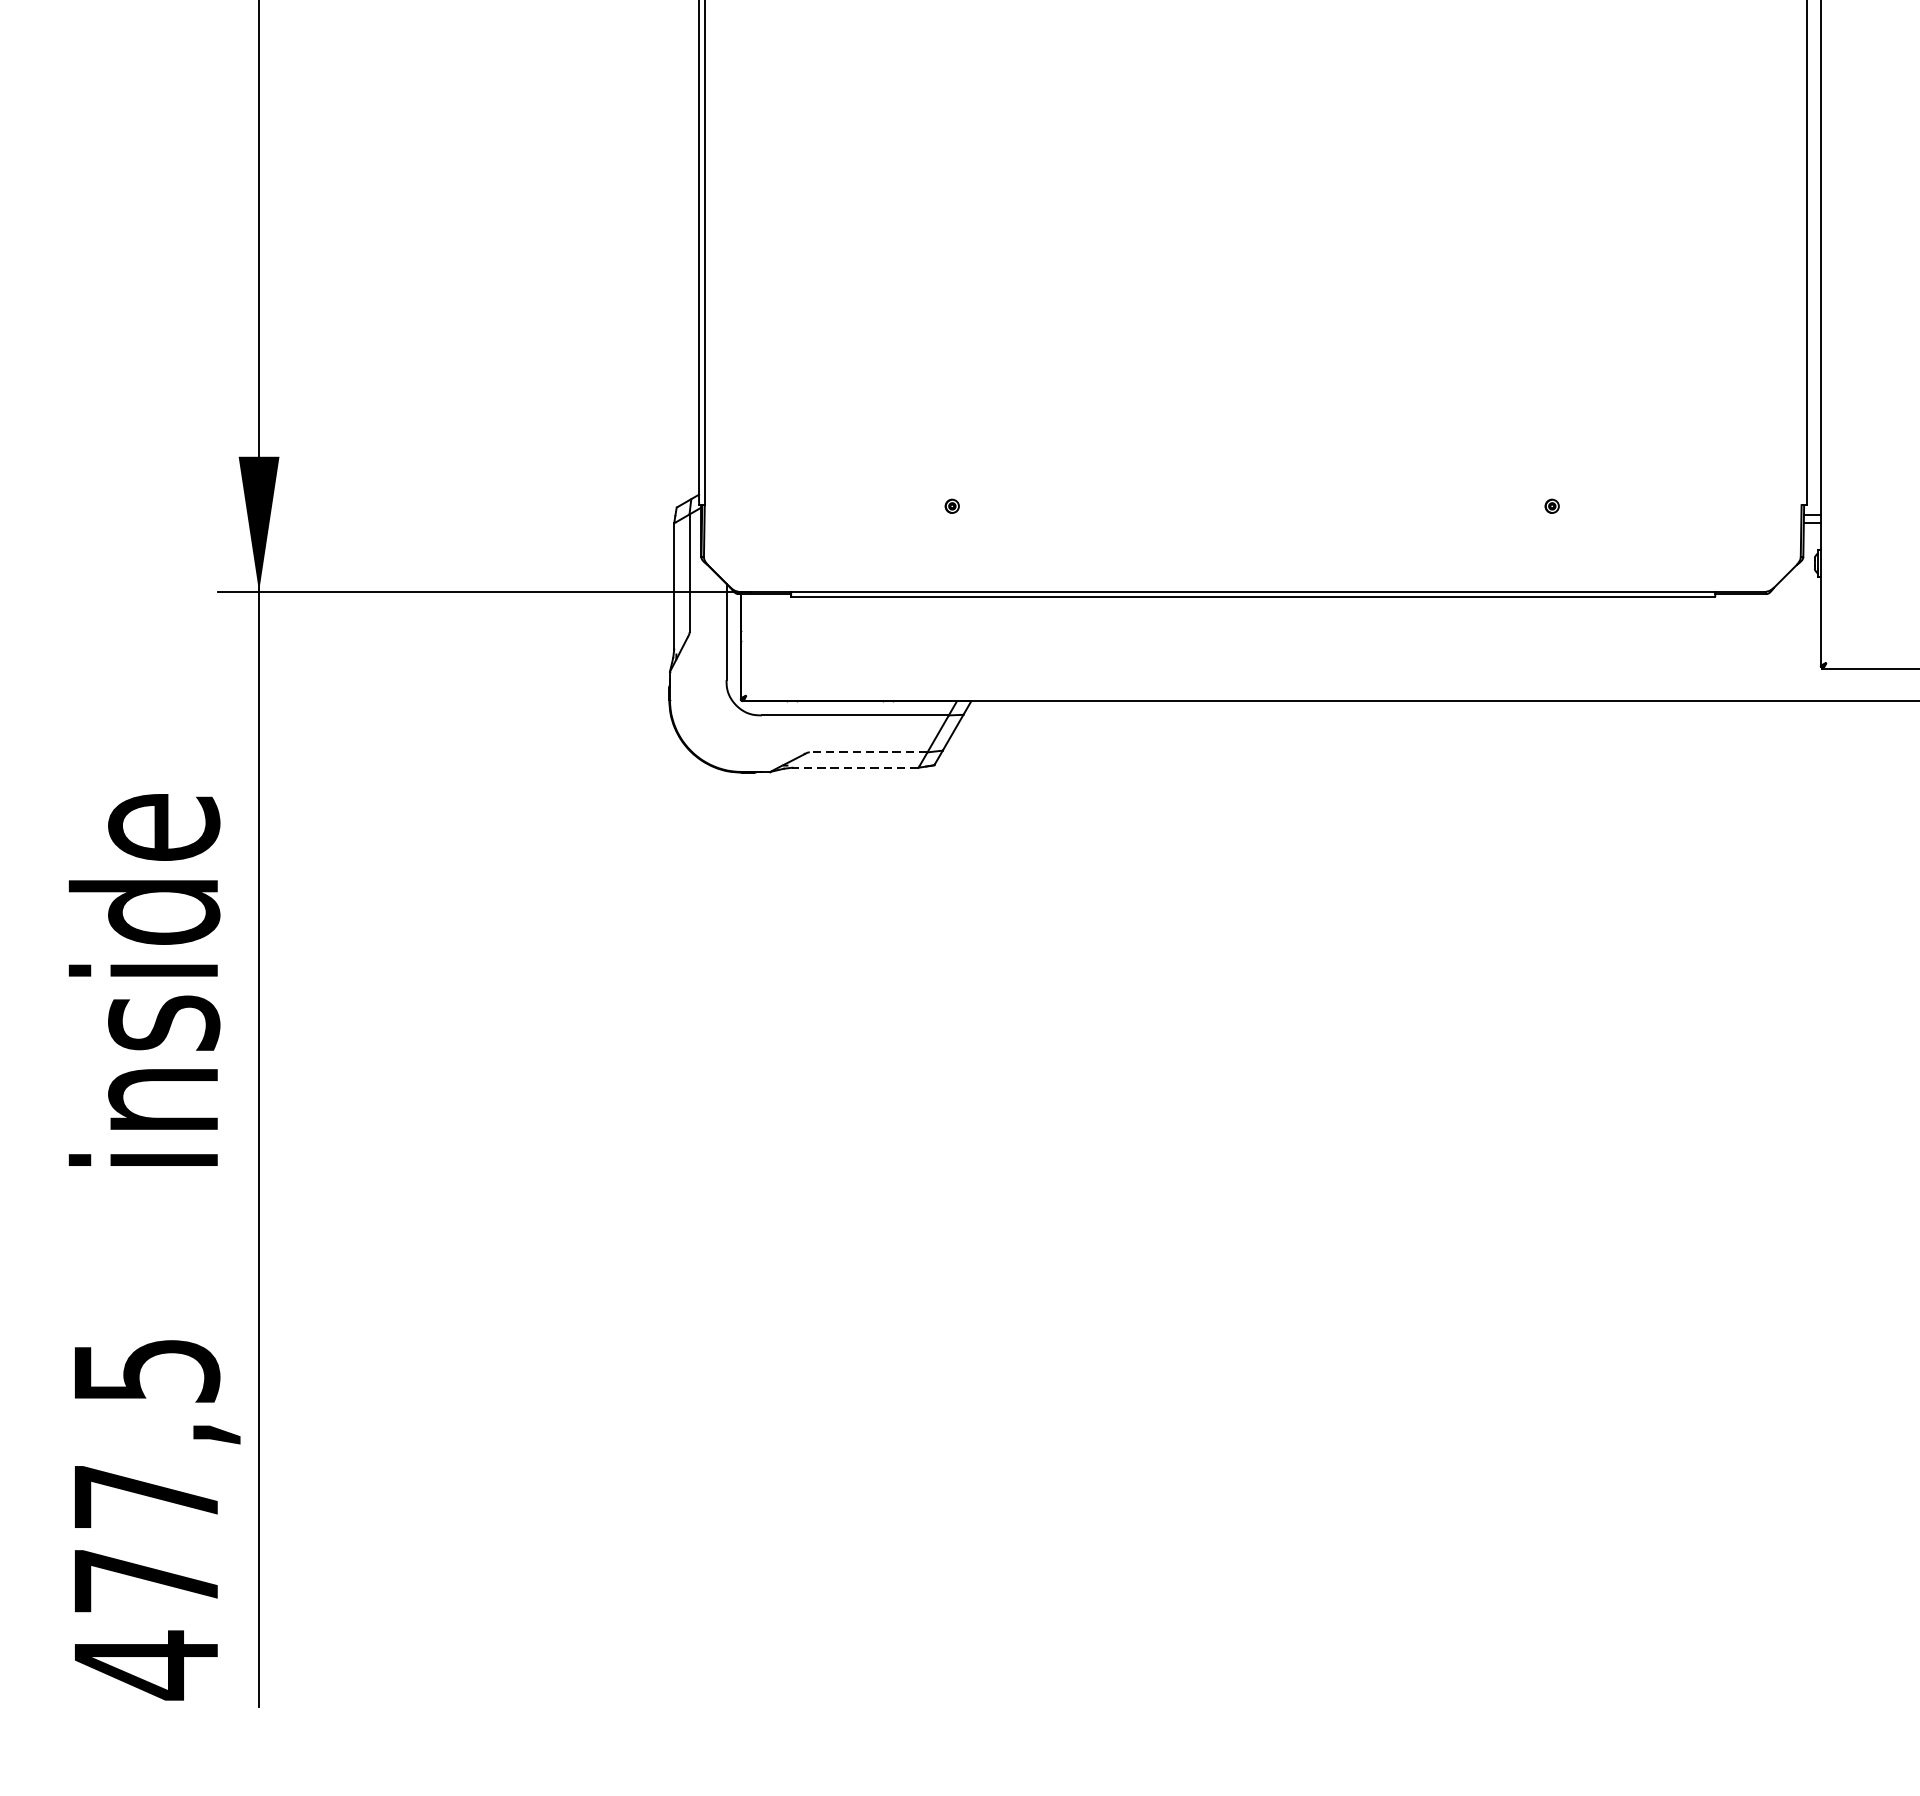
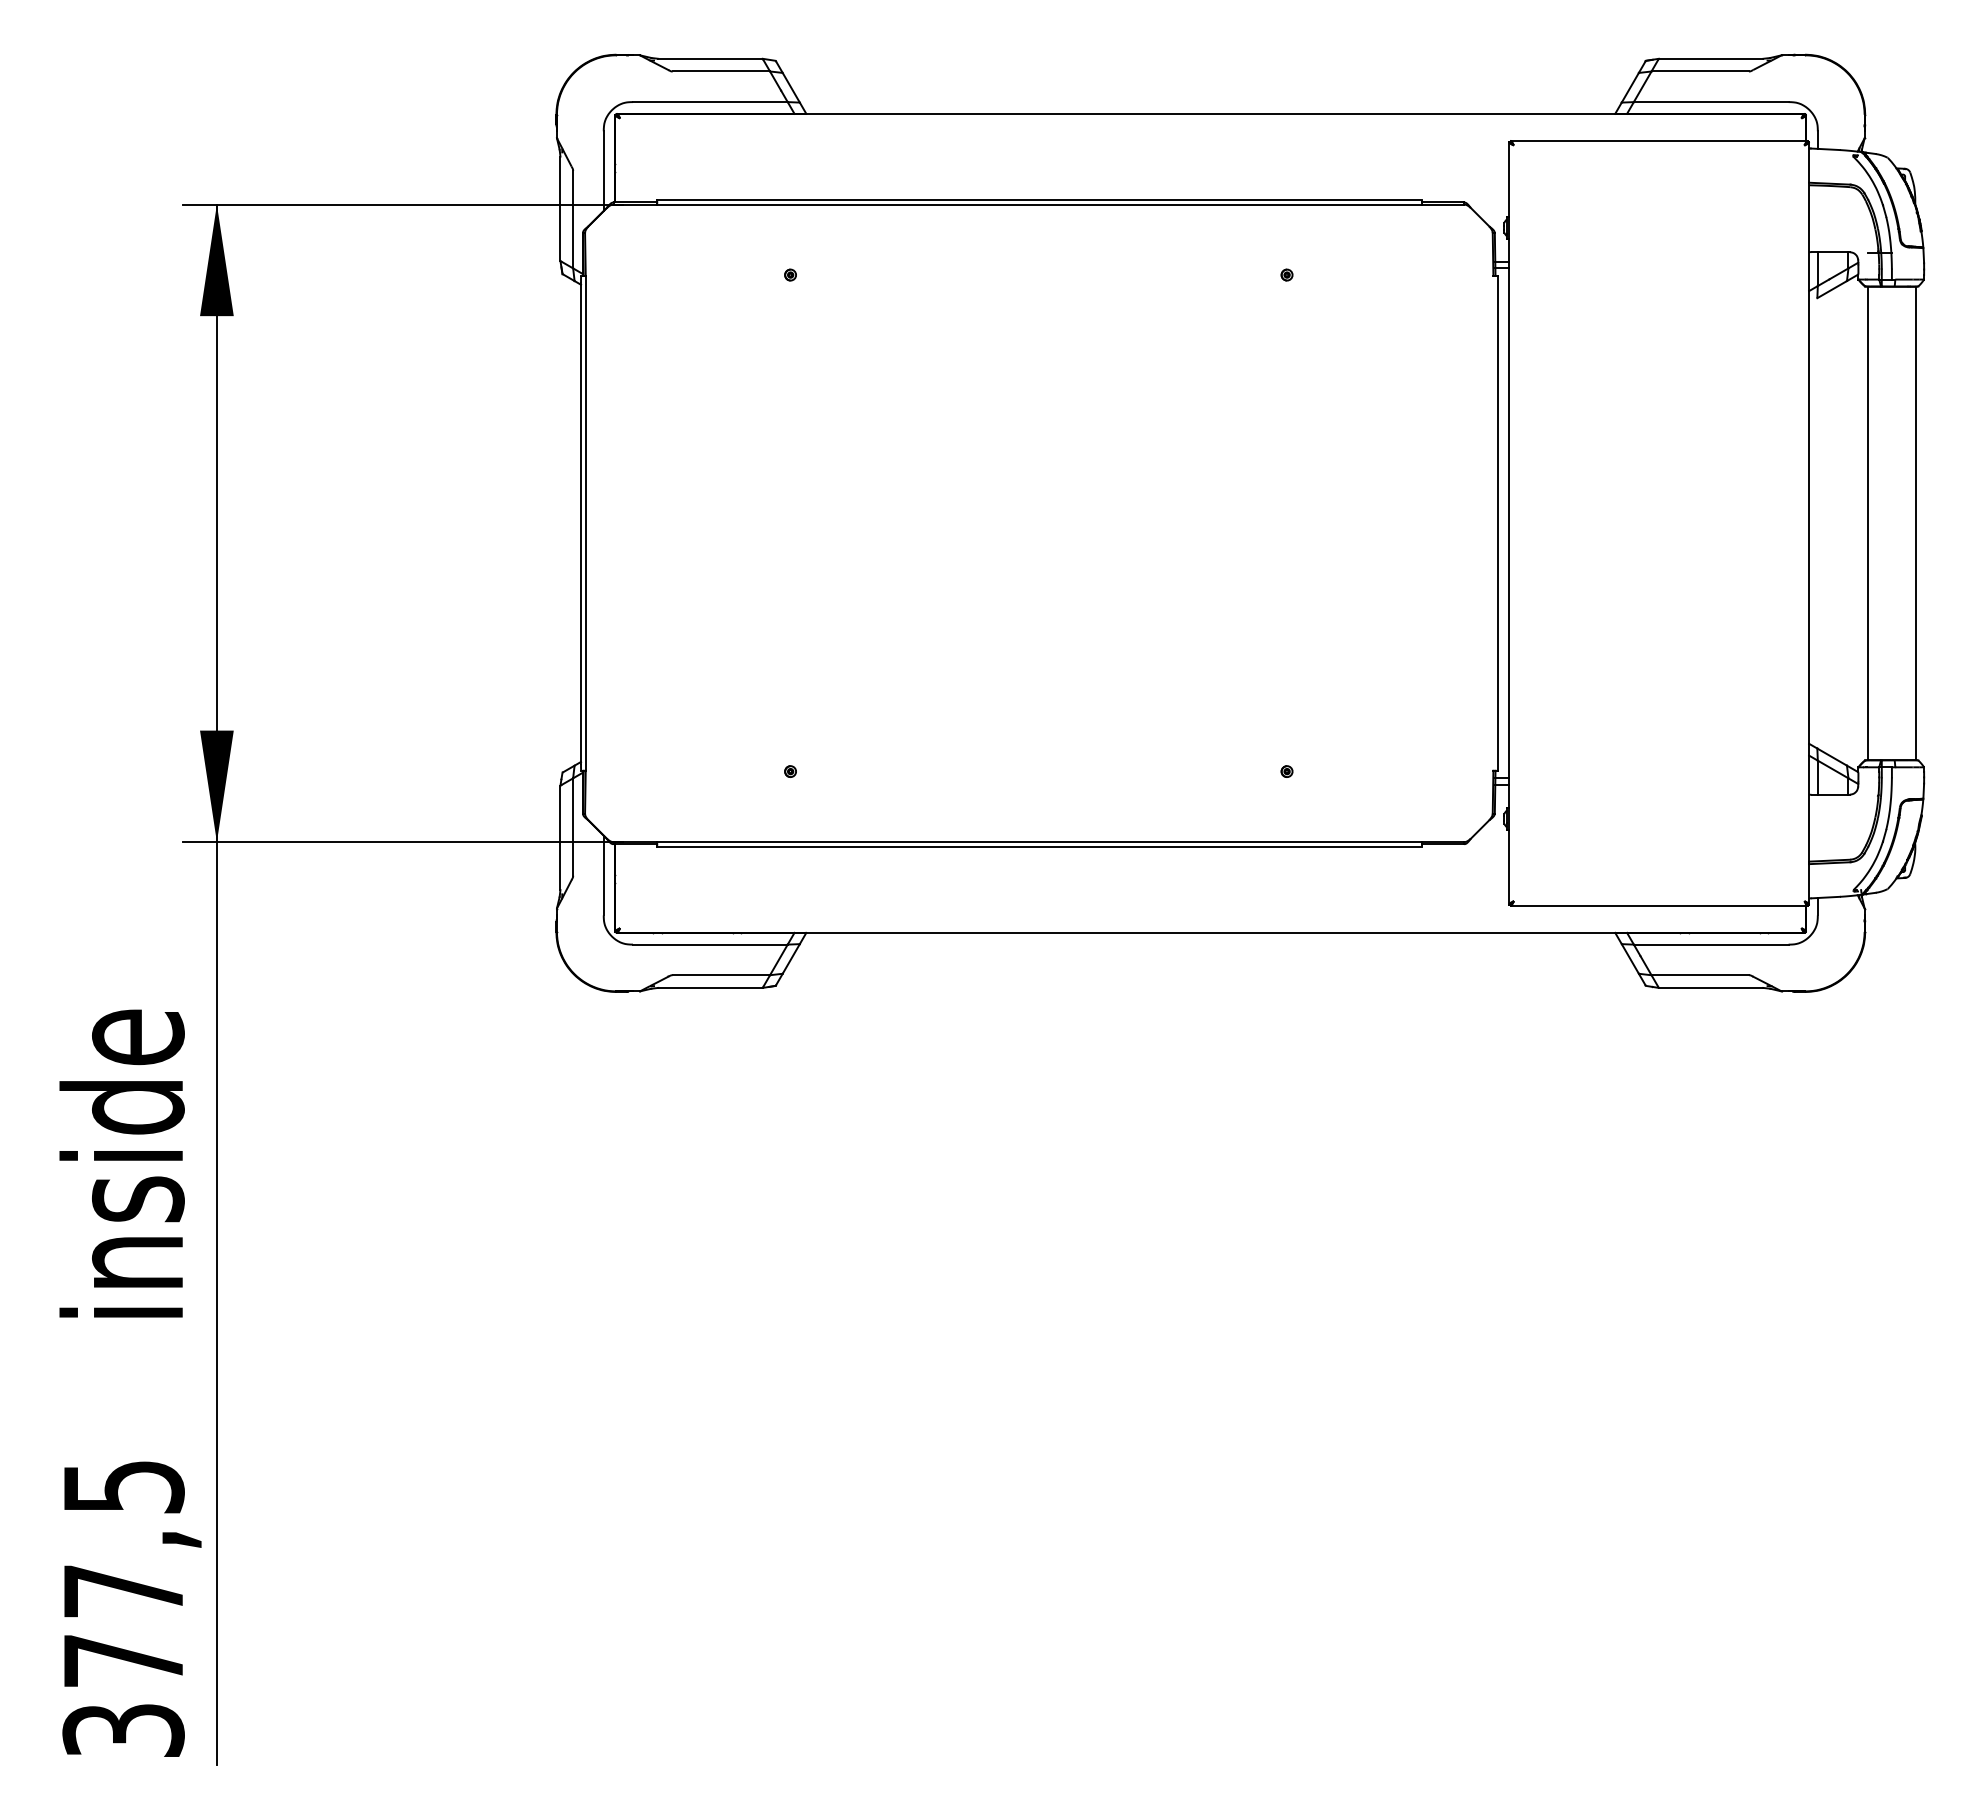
line: (868, 752) -> (721, 975), dashed -> solid
line: (855, 767) -> (710, 987), dashed -> solid
text: (146, 1665) -> (123, 1730), 477,5 -> 377,5

